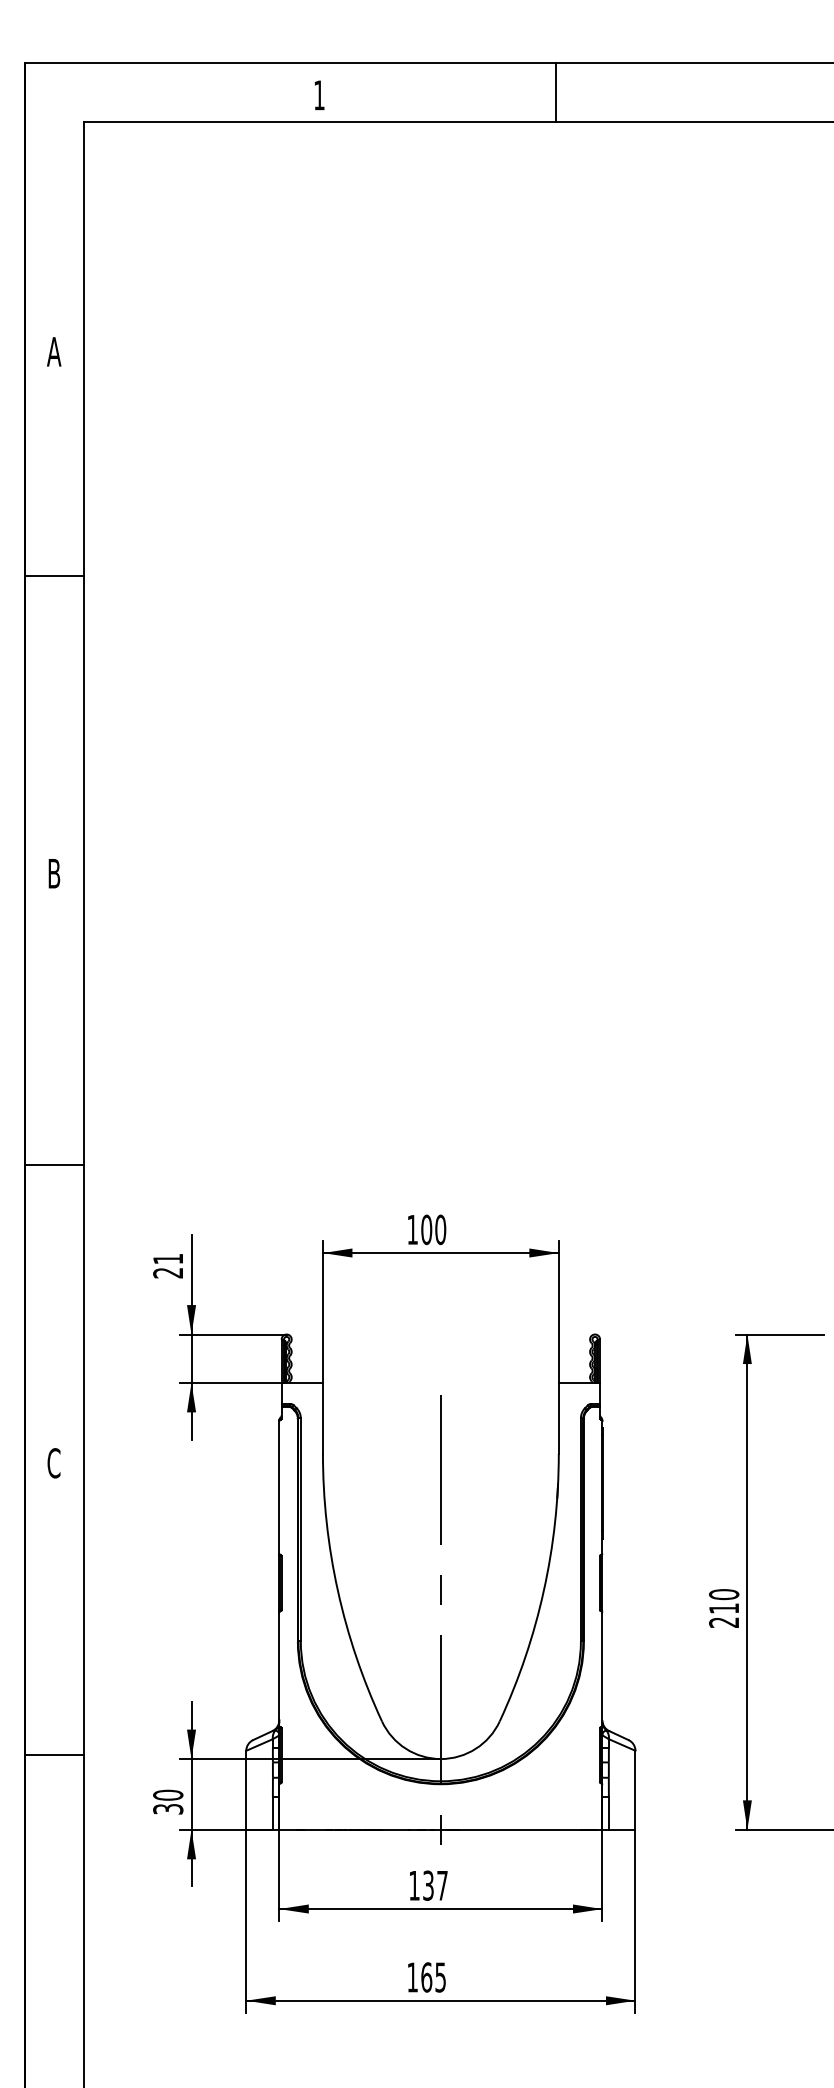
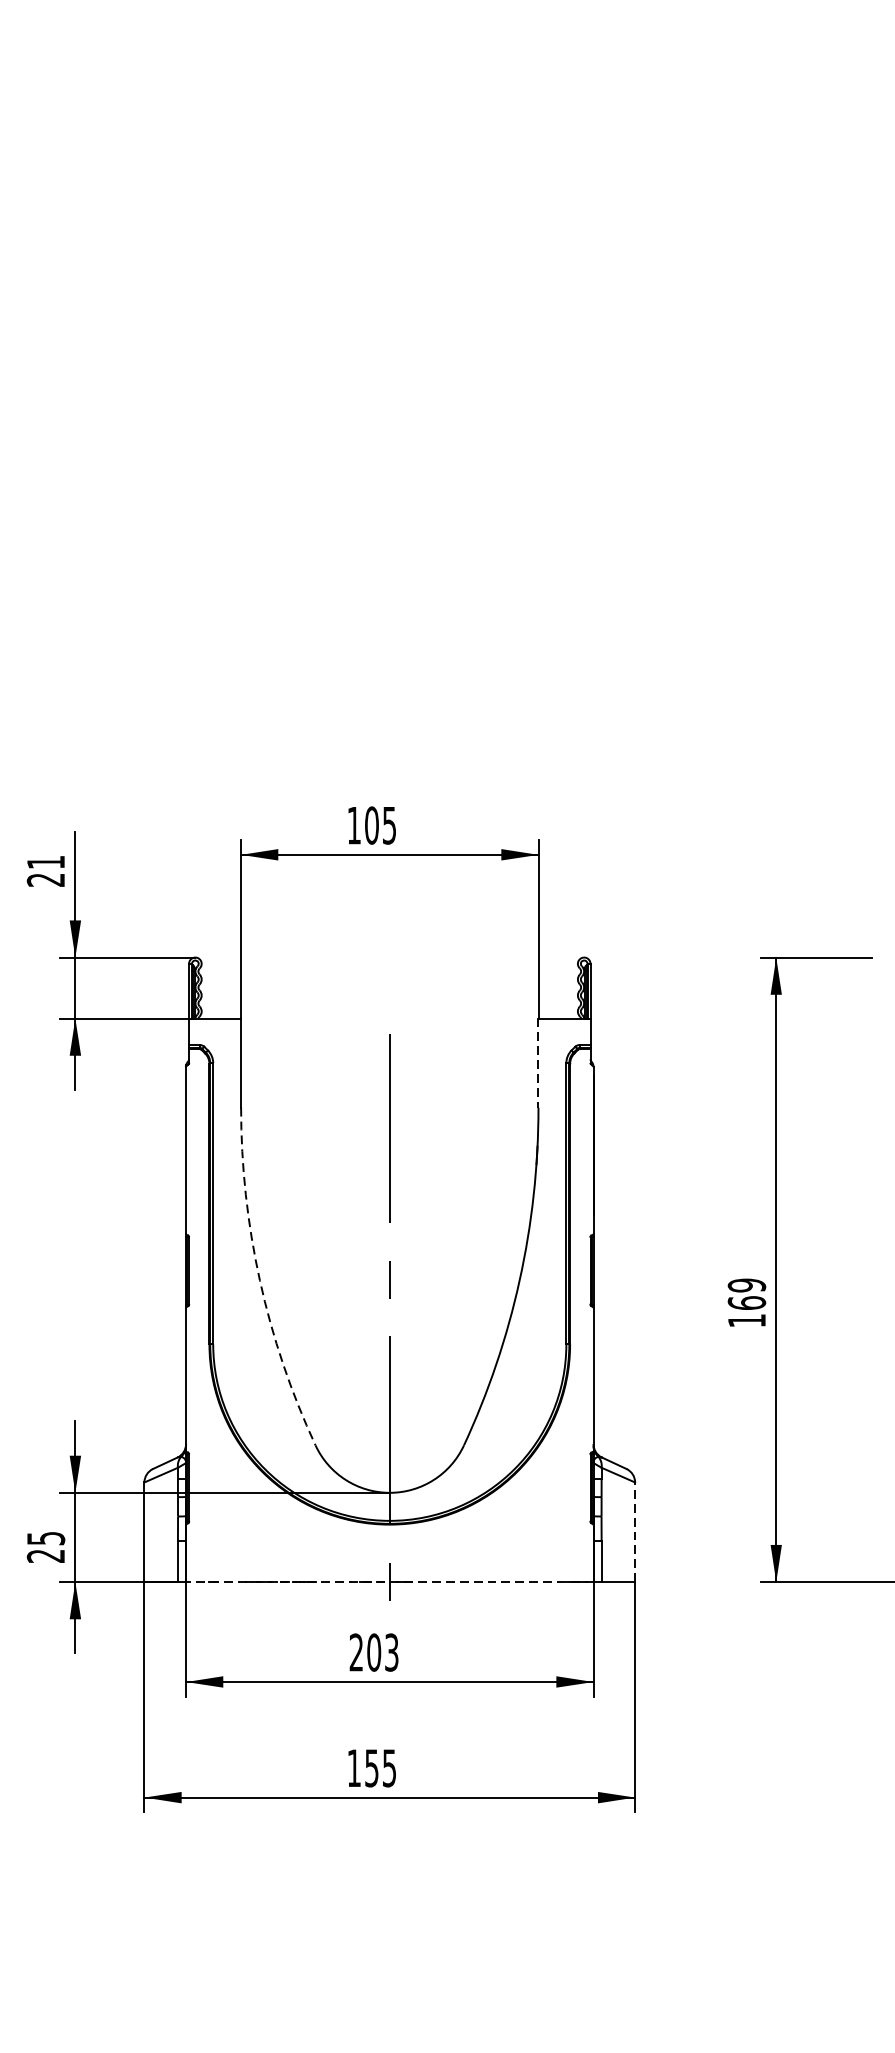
text: (440, 1229) -> (389, 825), 100 -> 105
line: (558, 1418) -> (538, 1063), solid -> dashed
arc: (337, 1590) -> (259, 1280), solid -> dashed
text: (724, 1608) -> (747, 1303), 210 -> 169
line: (635, 1789) -> (635, 1531), solid -> dashed
text: (168, 1801) -> (46, 1546), 30 -> 25
line: (440, 1829) -> (389, 1581), solid -> dashed
text: (428, 1885) -> (374, 1652), 137 -> 203
text: (426, 1977) -> (371, 1768), 165 -> 155

